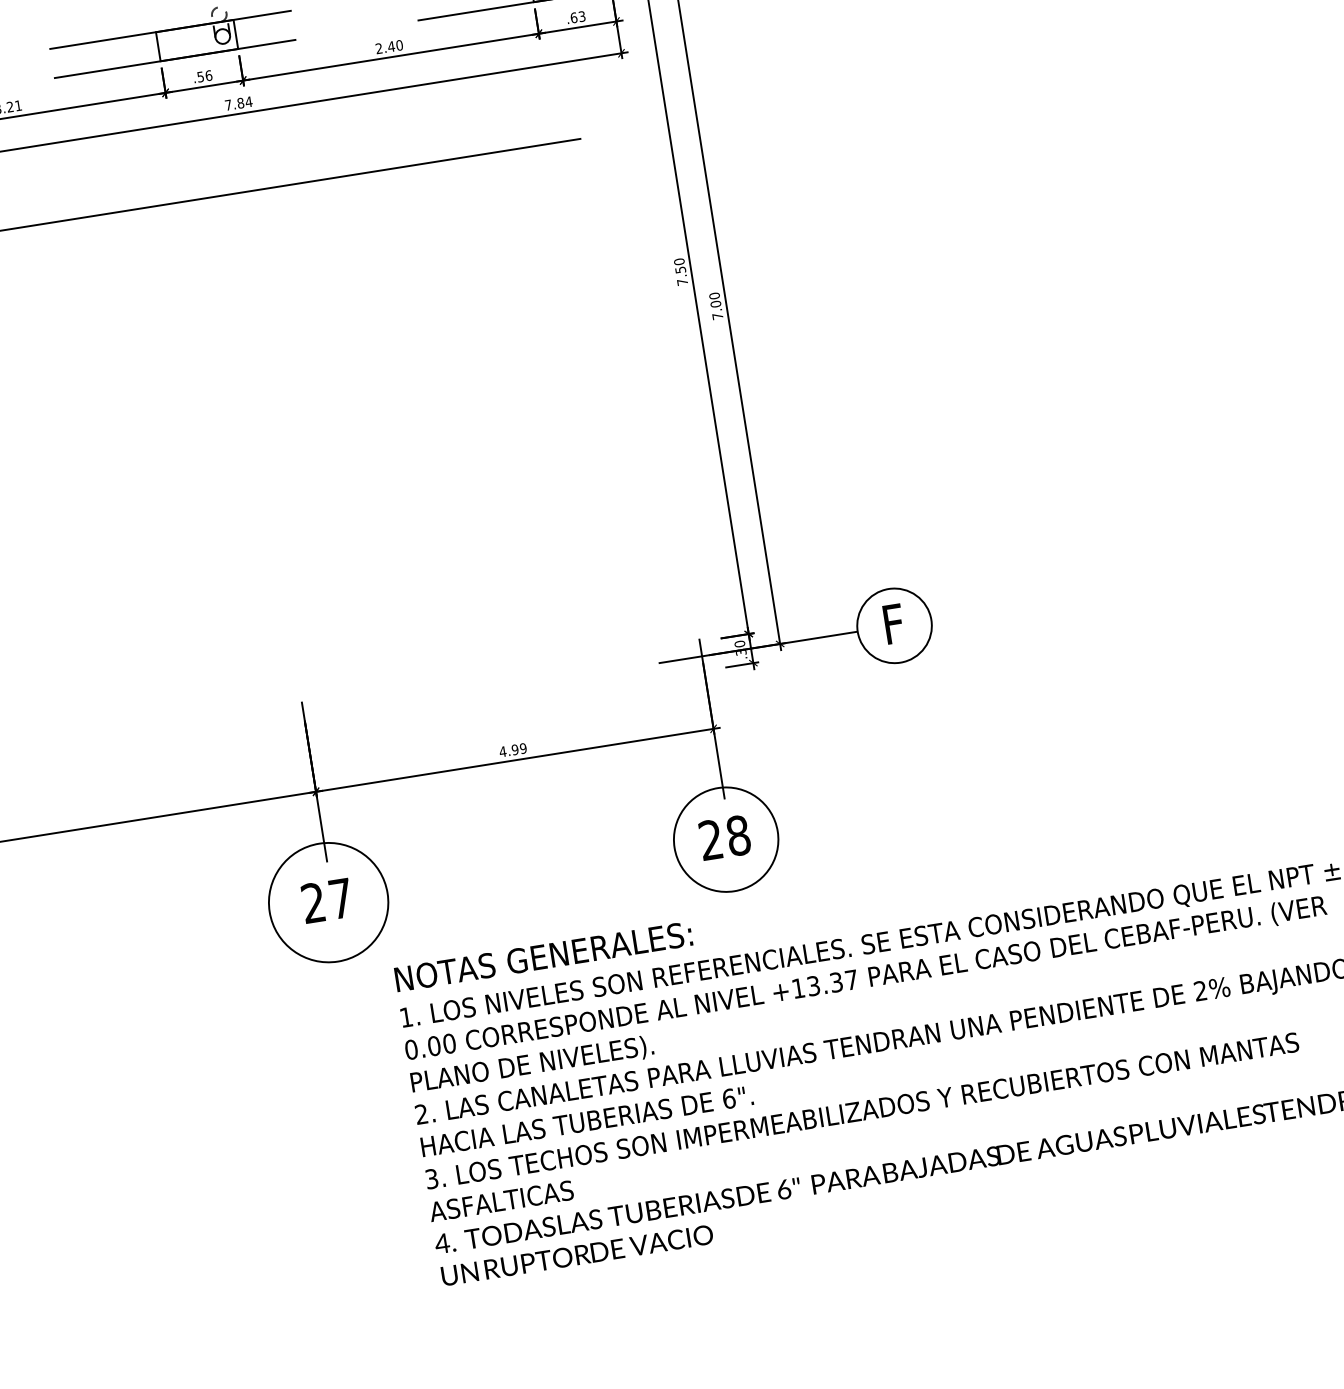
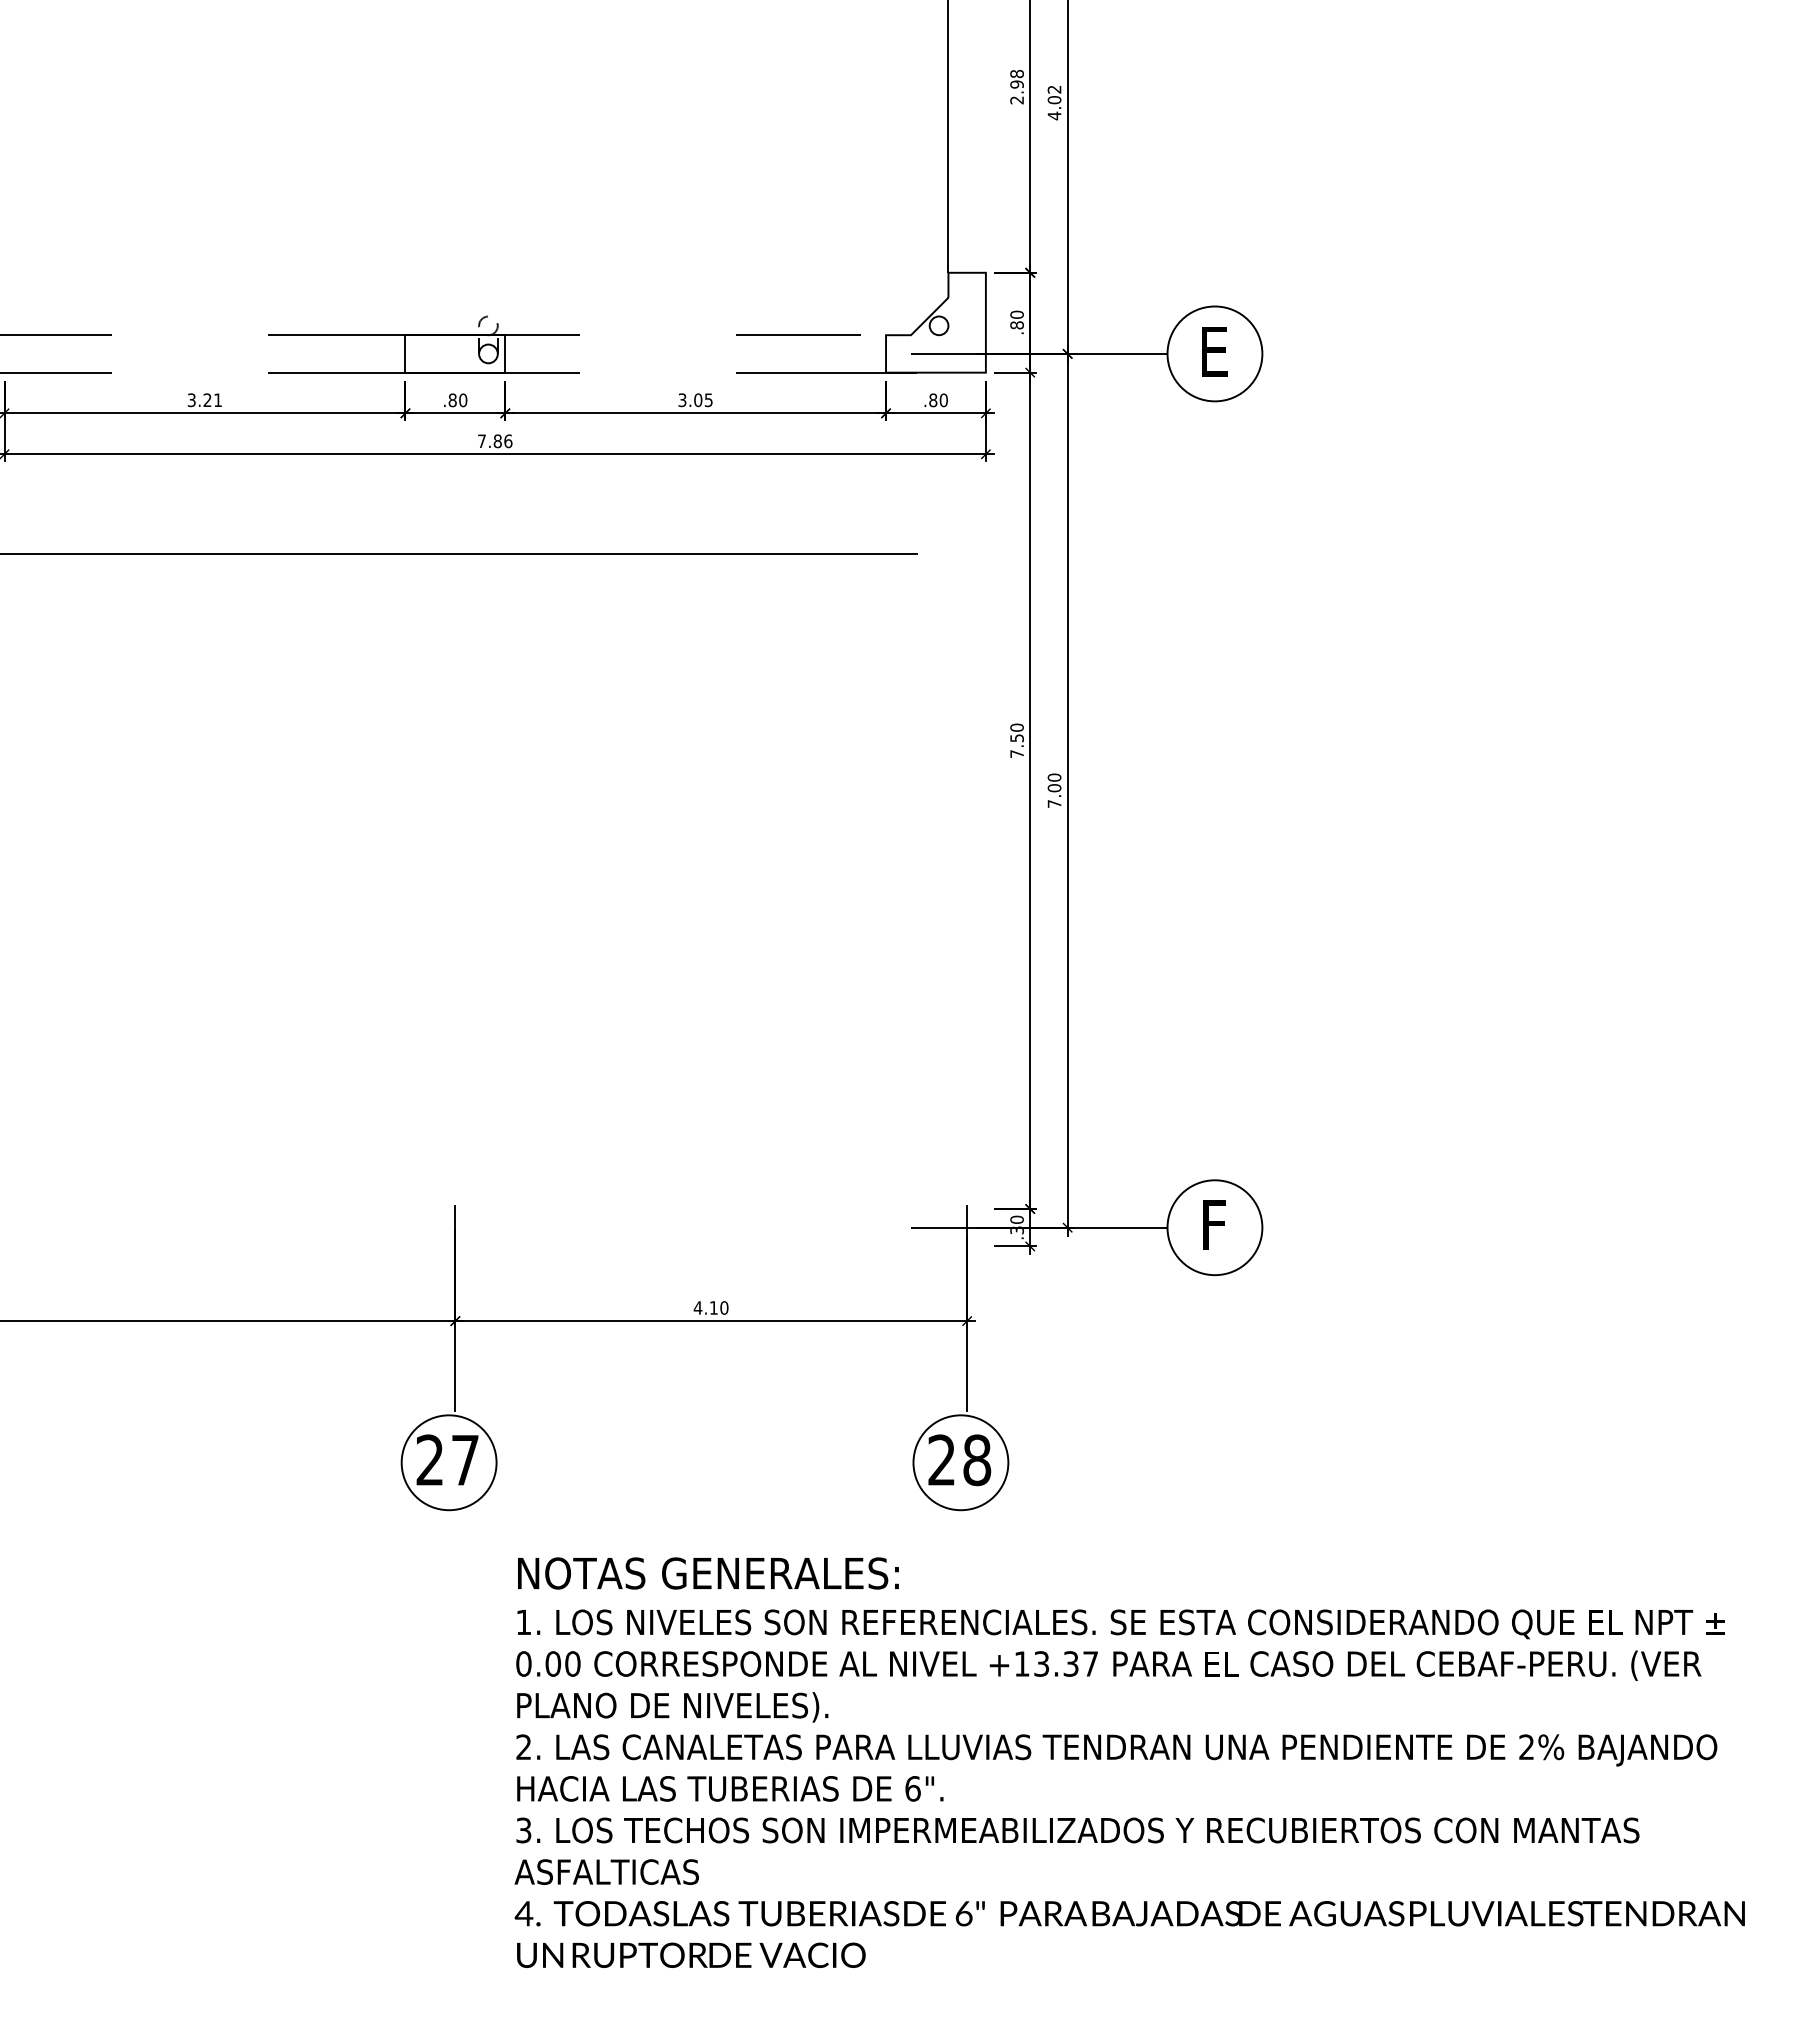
text: (578, 17) -> (938, 400), .63 -> .80
text: (389, 47) -> (695, 400), 2.40 -> 3.05
text: (204, 76) -> (457, 400), .56 -> .80
text: (249, 102) -> (508, 441), 7.84 -> 7.86
text: (518, 748) -> (718, 1307), 4.99 -> 4.10
circle: (725, 839) -> (960, 1462), size x0.71
circle: (328, 902) -> (448, 1462), size x0.62

